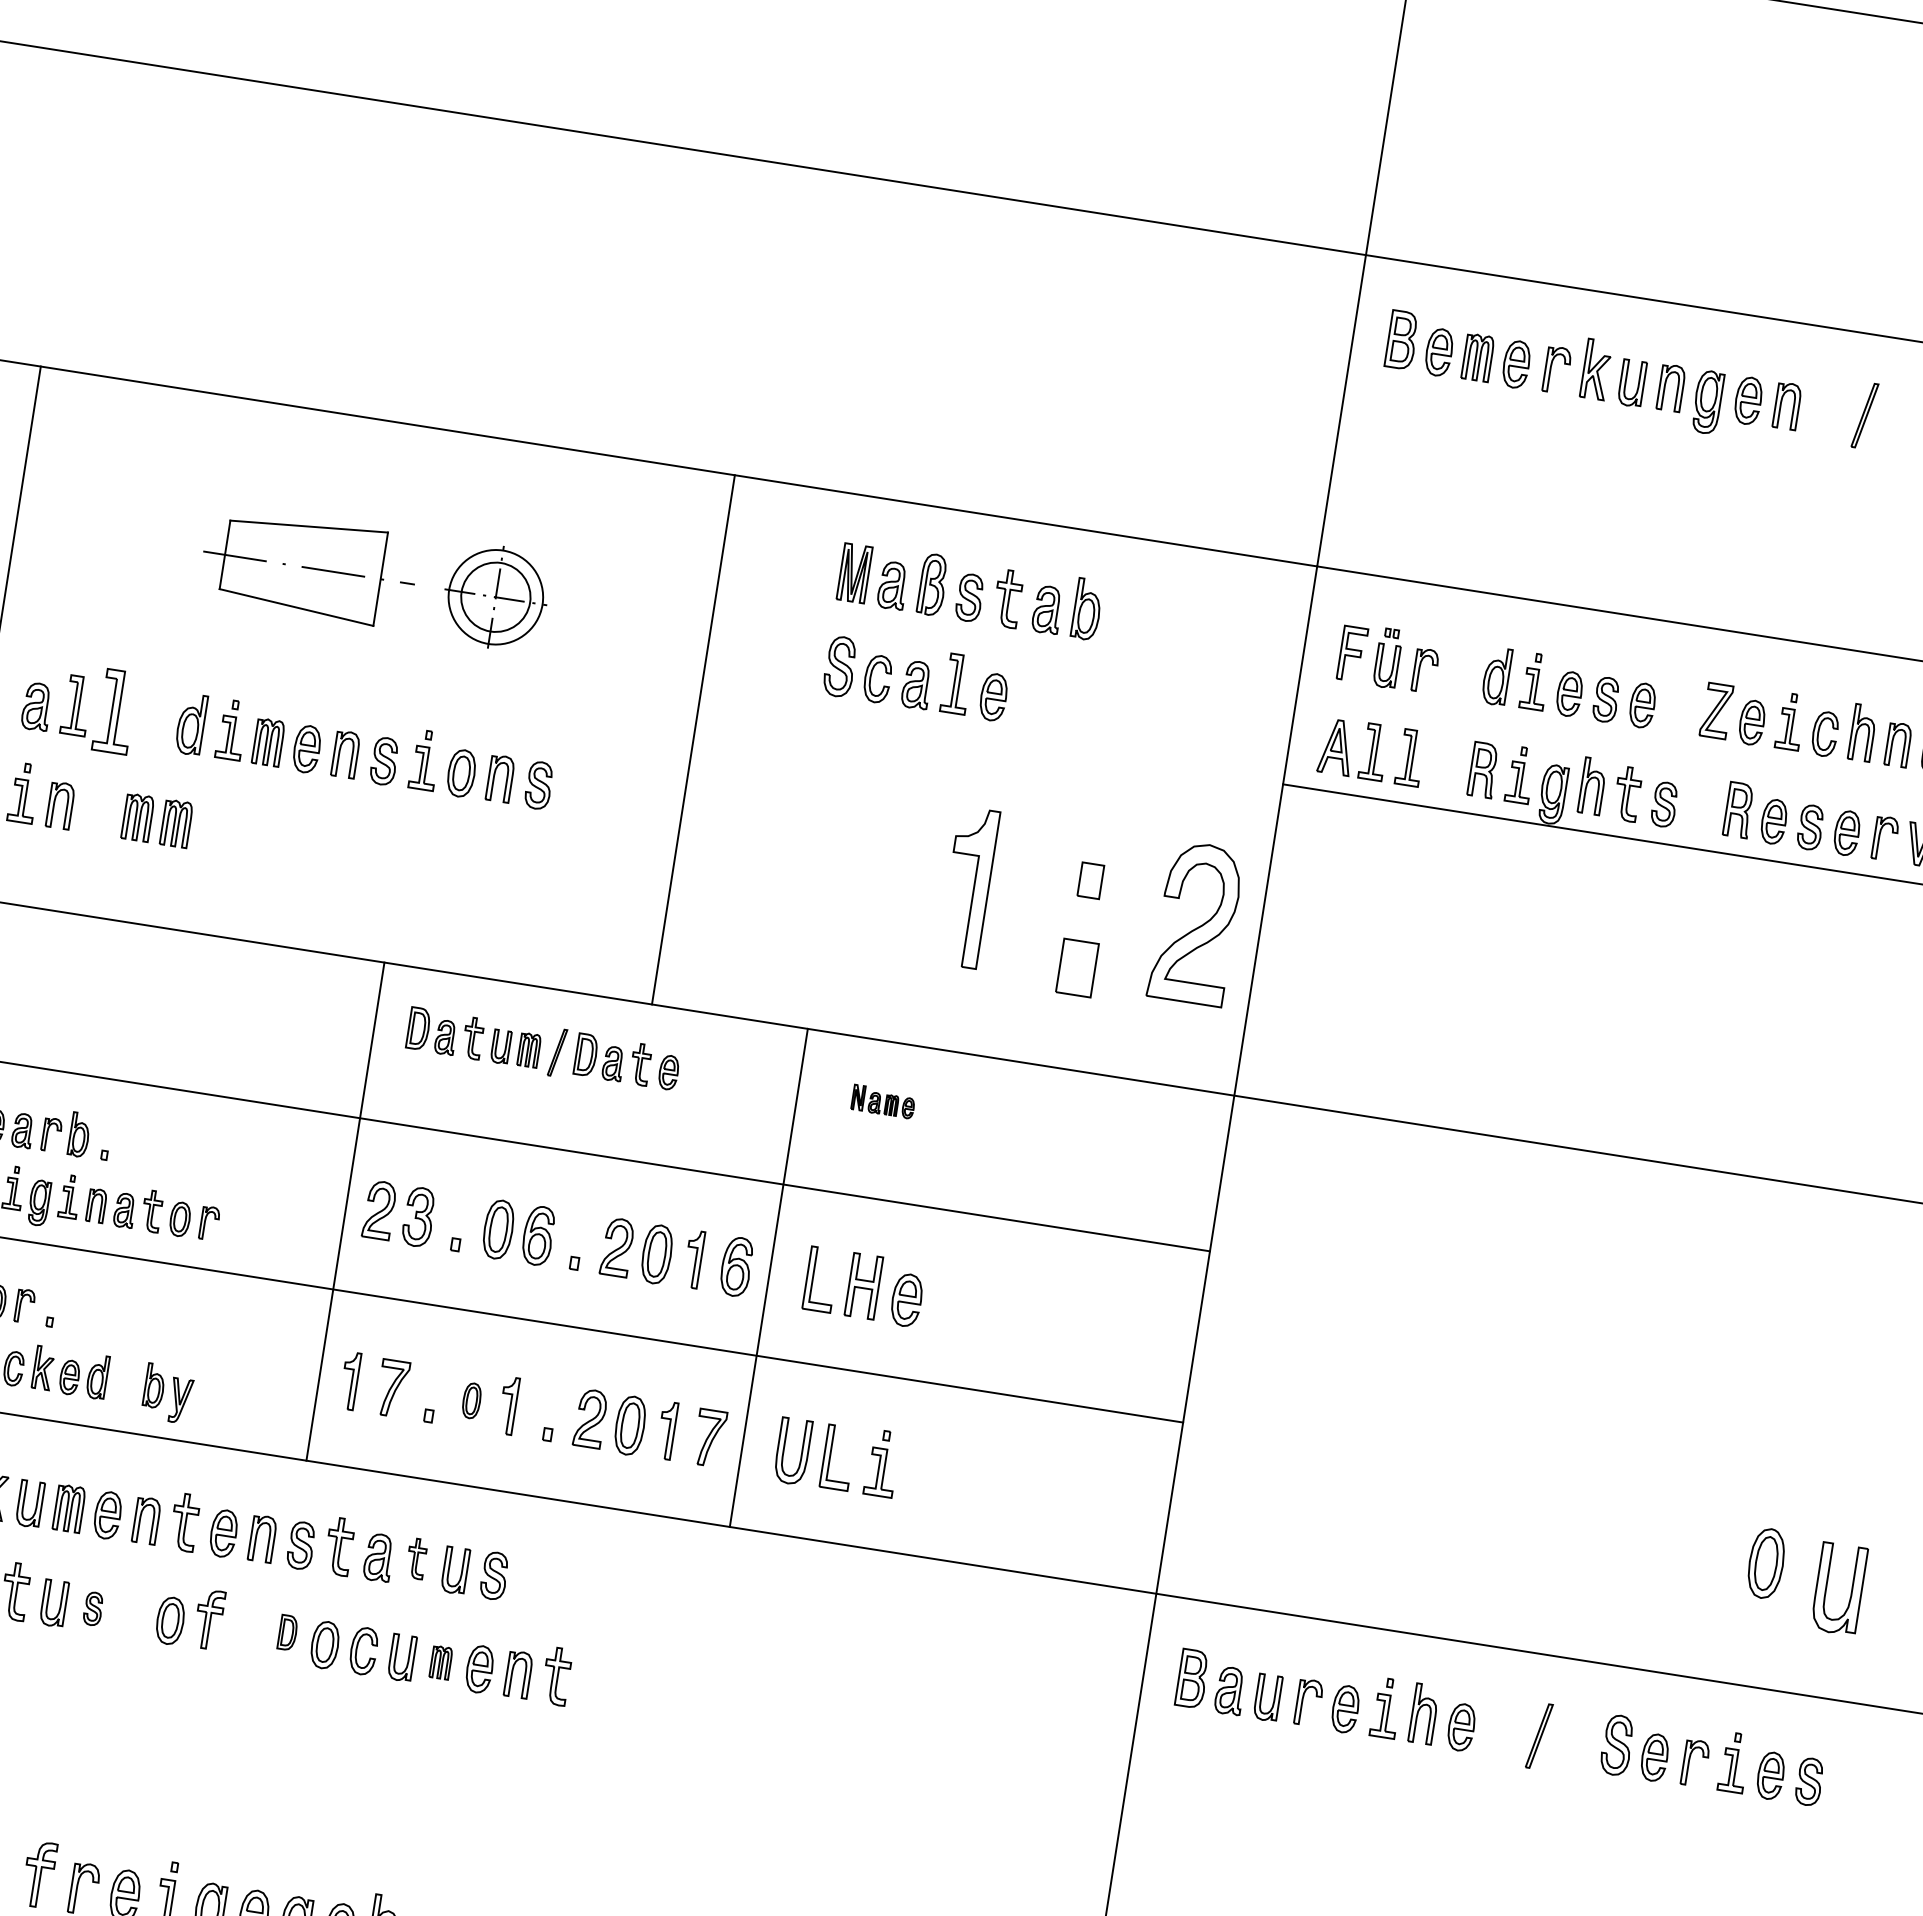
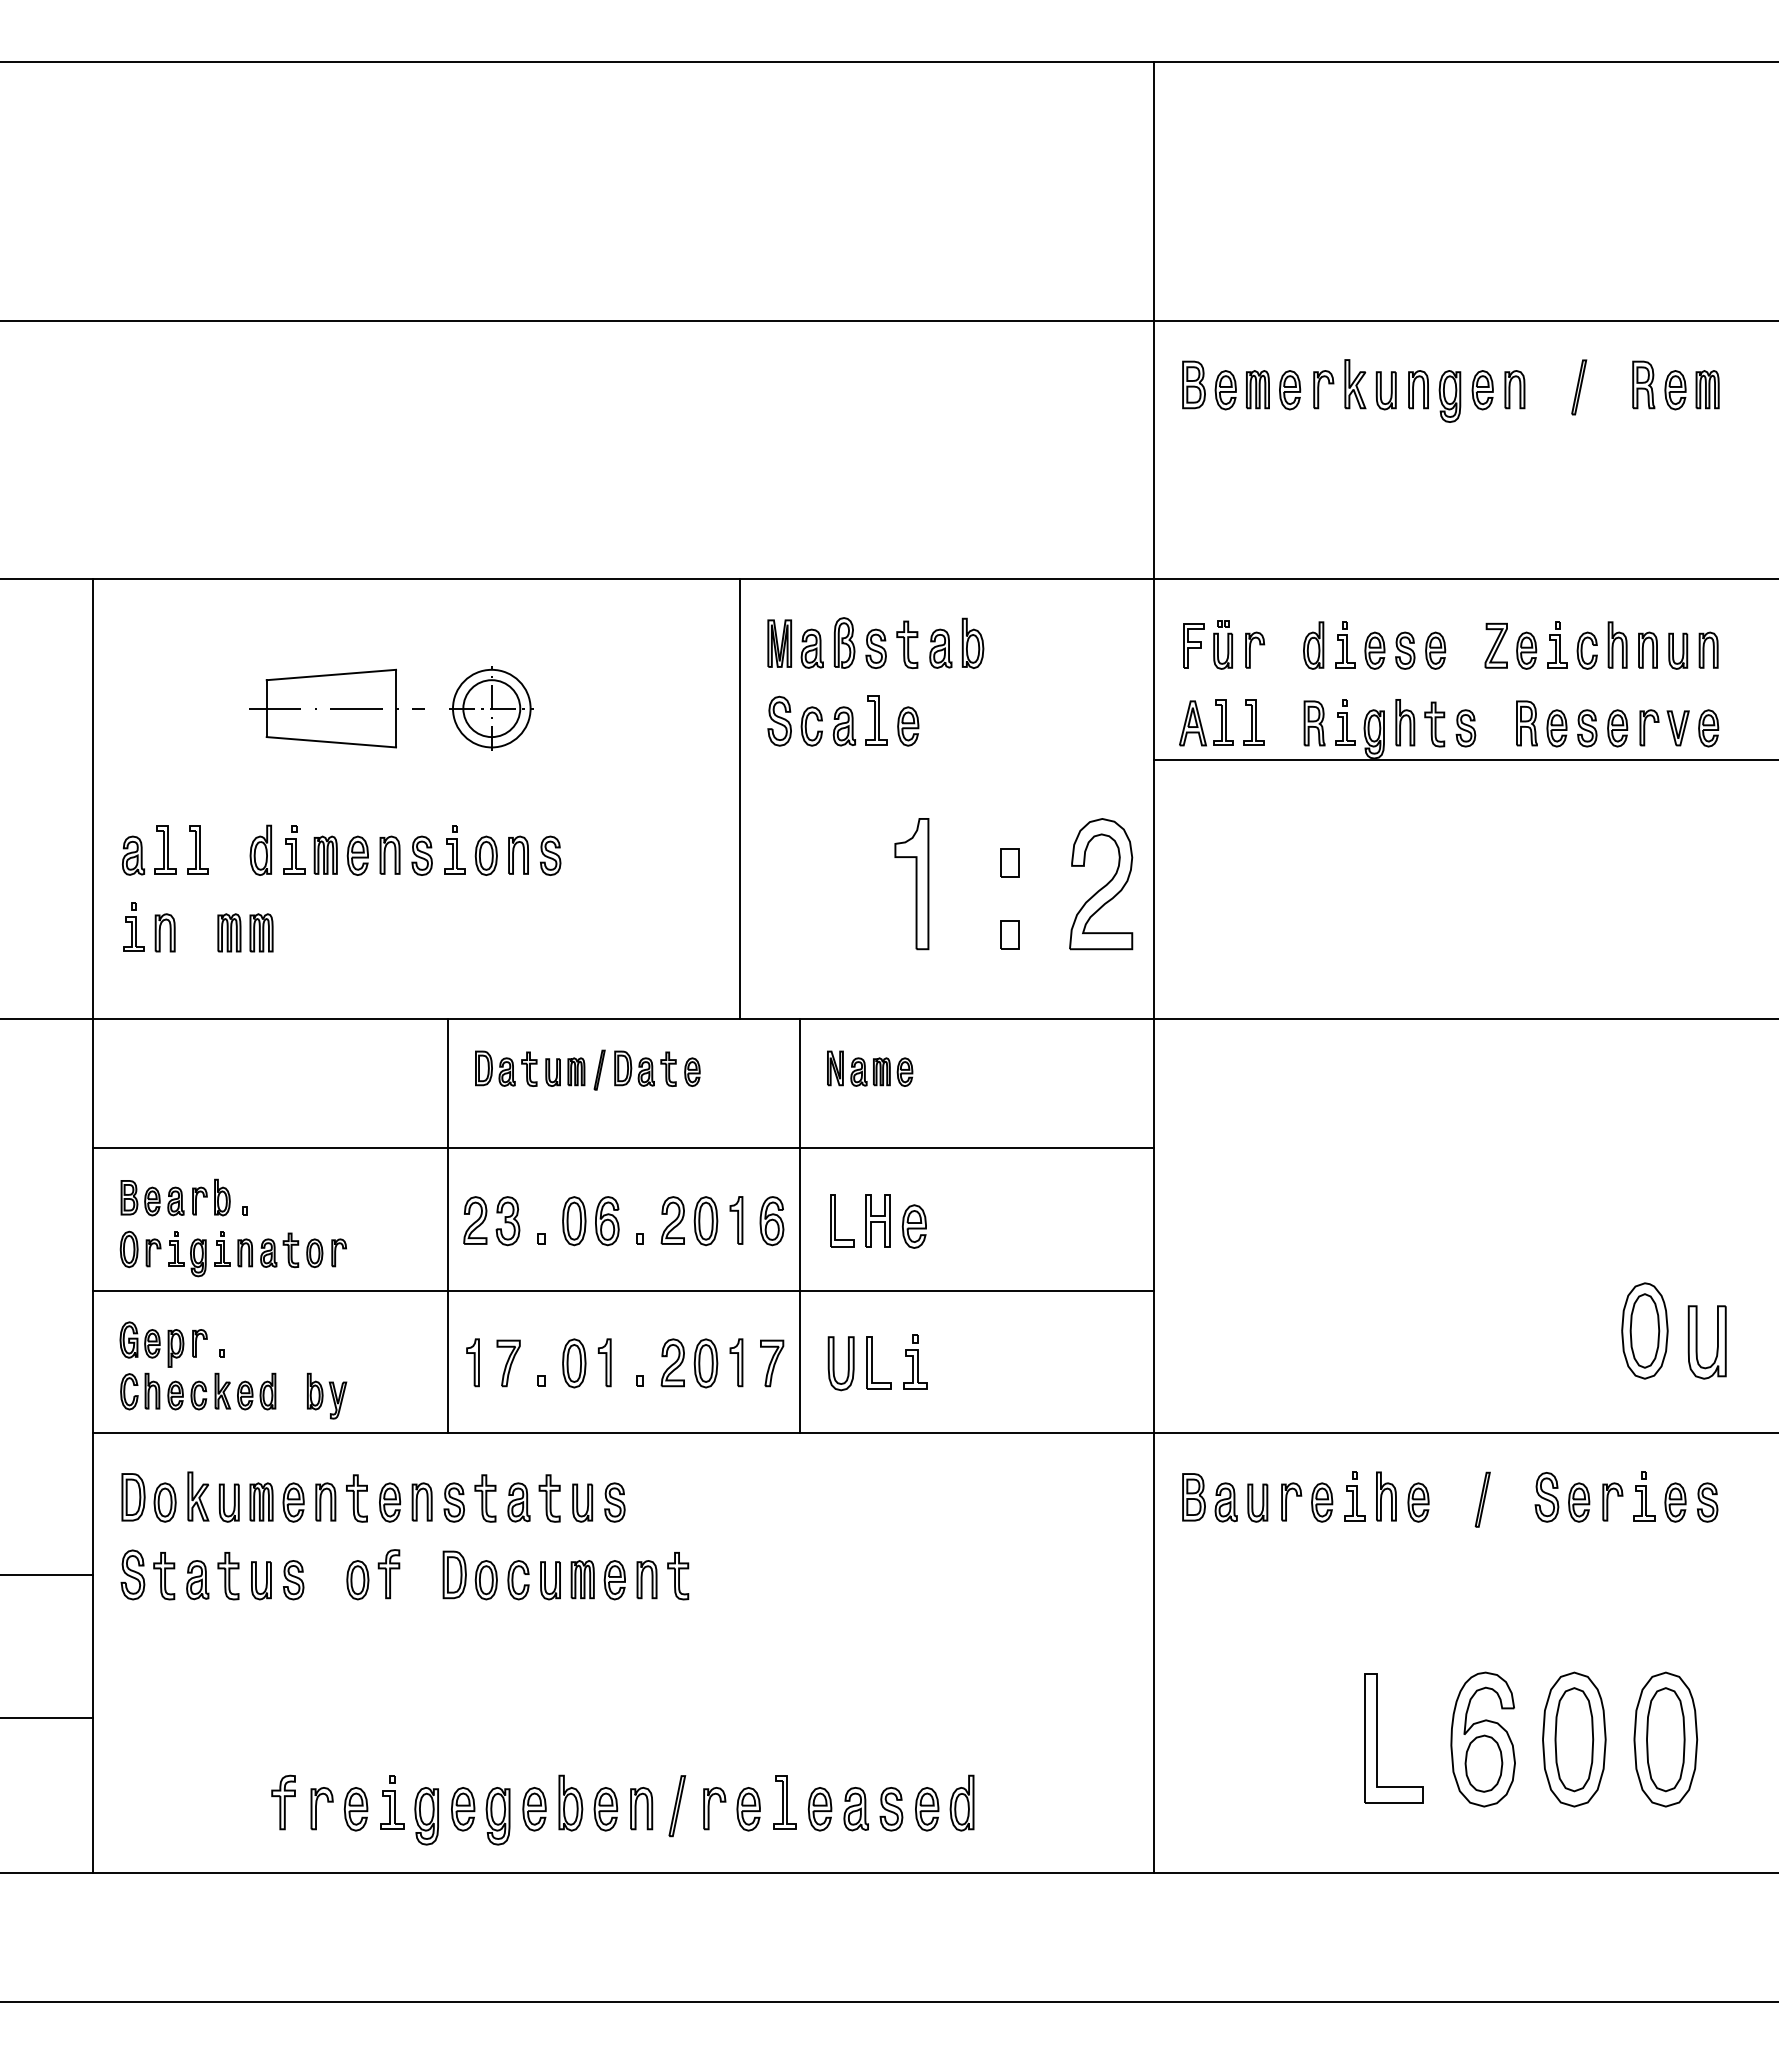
part: (115, 711) -> (197, 849), size x0.71
line: (693, 740) -> (740, 799), moved
part: (1076, 966) -> (1009, 934), size x0.62
part: (883, 1101) -> (870, 1068), size x1.67
part: (471, 1400) -> (574, 1363), size x1.67
part: (416, 1558) -> (549, 1498), size x1.43
part: (1765, 1562) -> (1644, 1330), size x1.67
part: (92, 1609) -> (293, 1580), size x1.43
part: (287, 1632) -> (454, 1574), size x1.67
part: (440, 1662) -> (582, 1579), size x1.43

